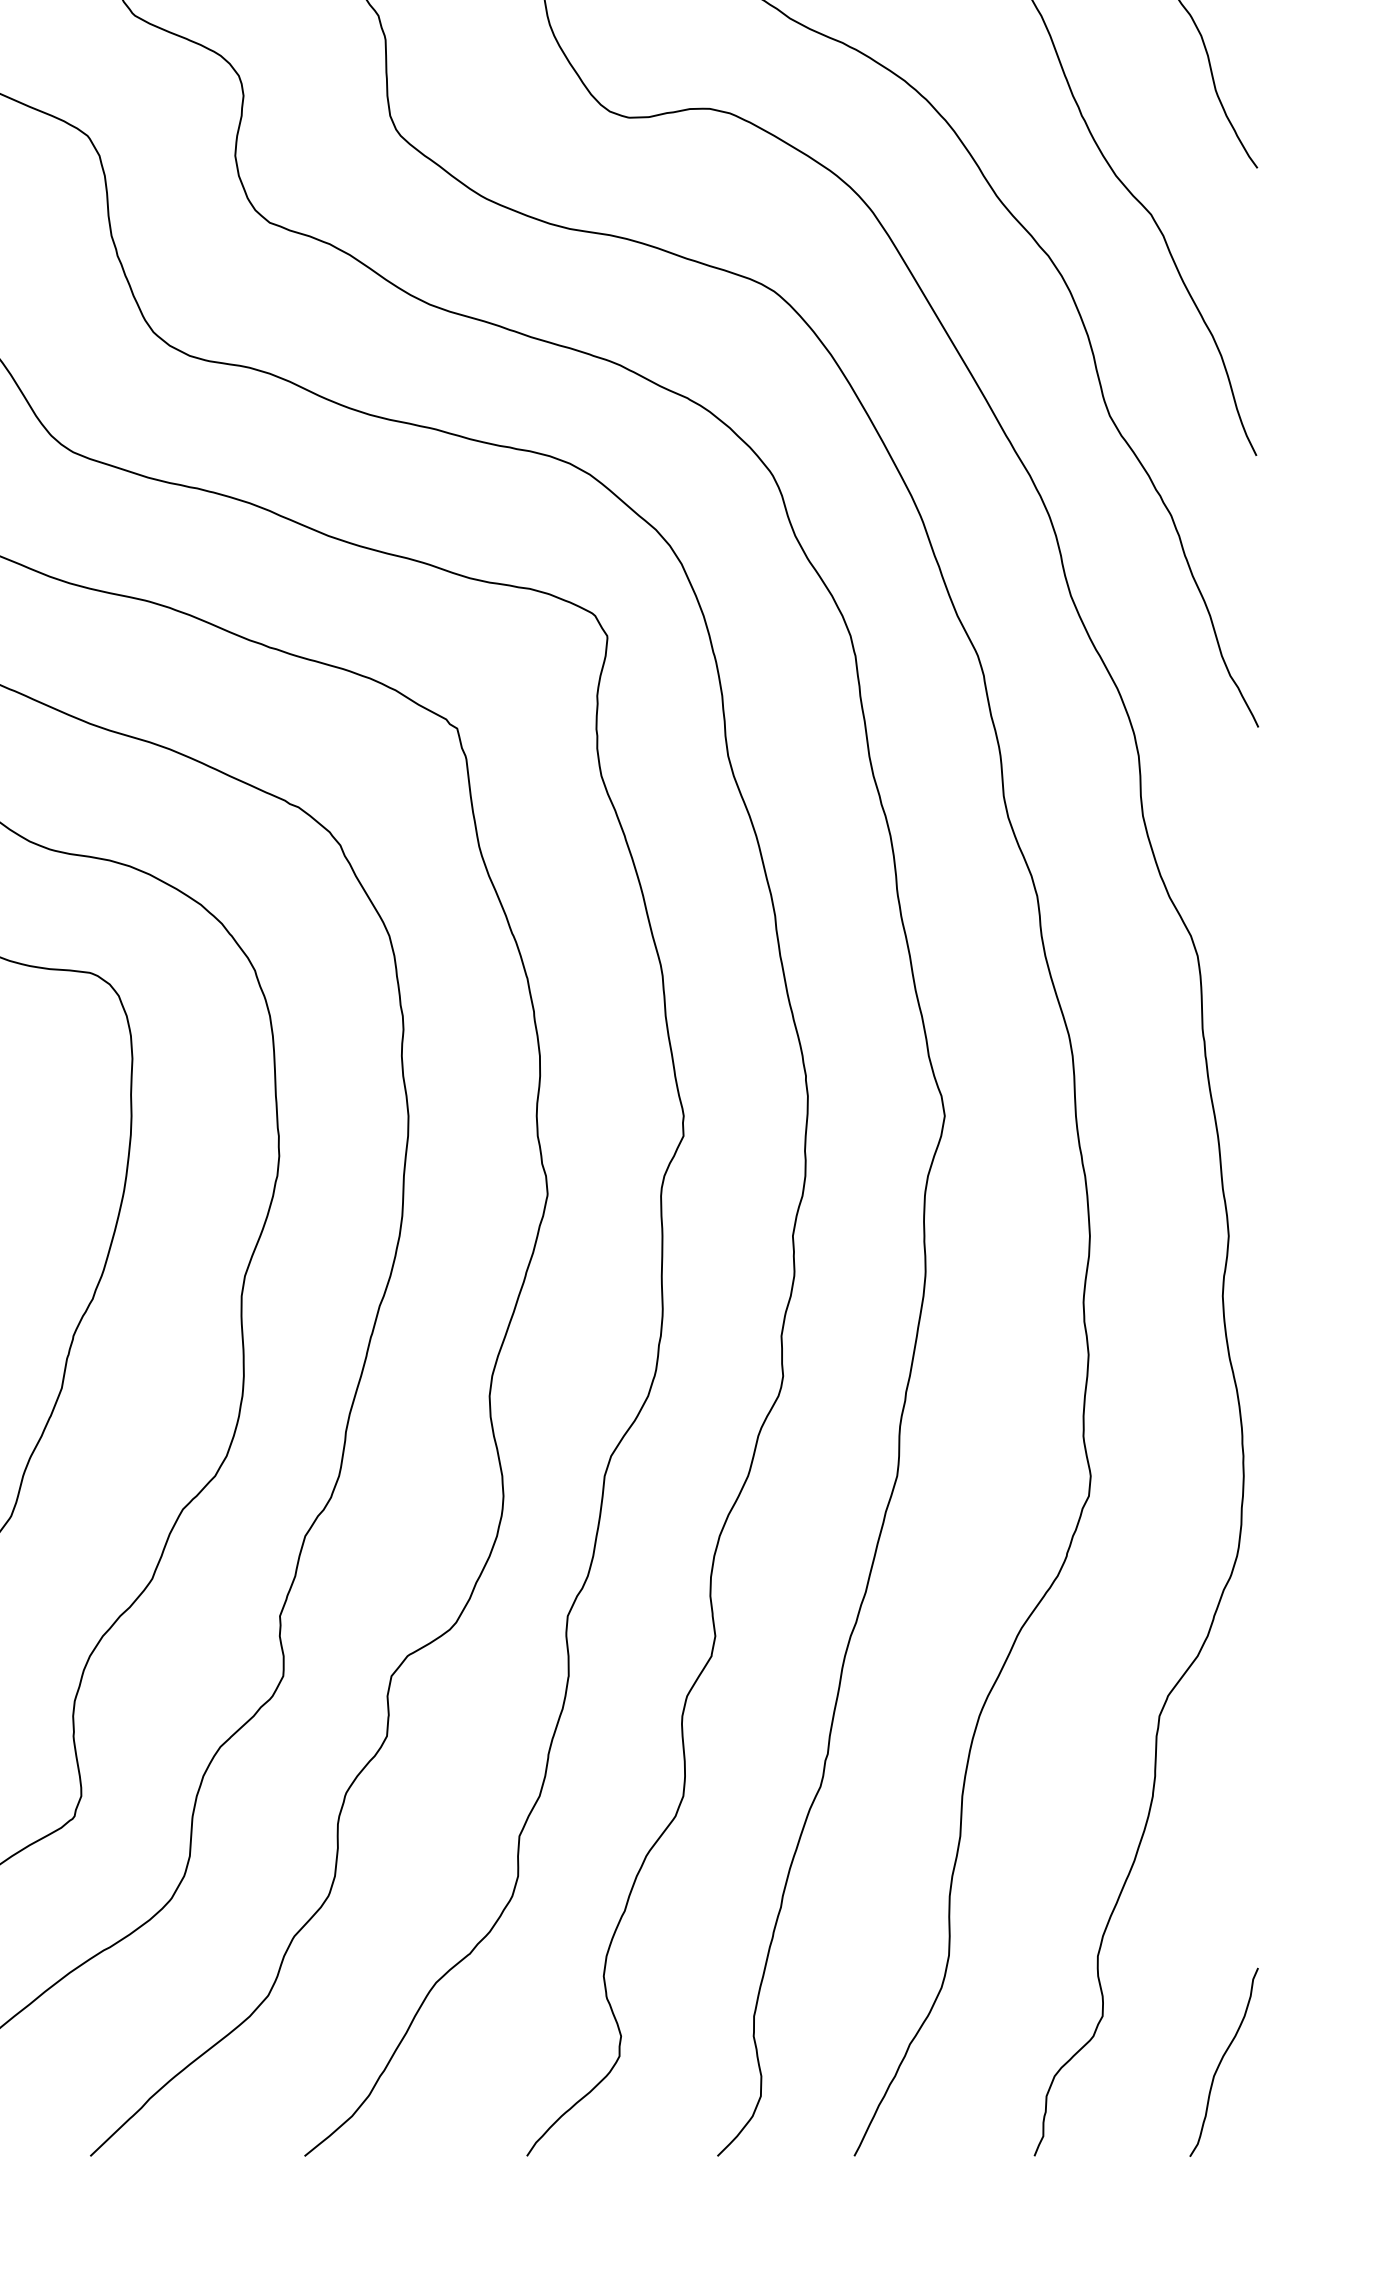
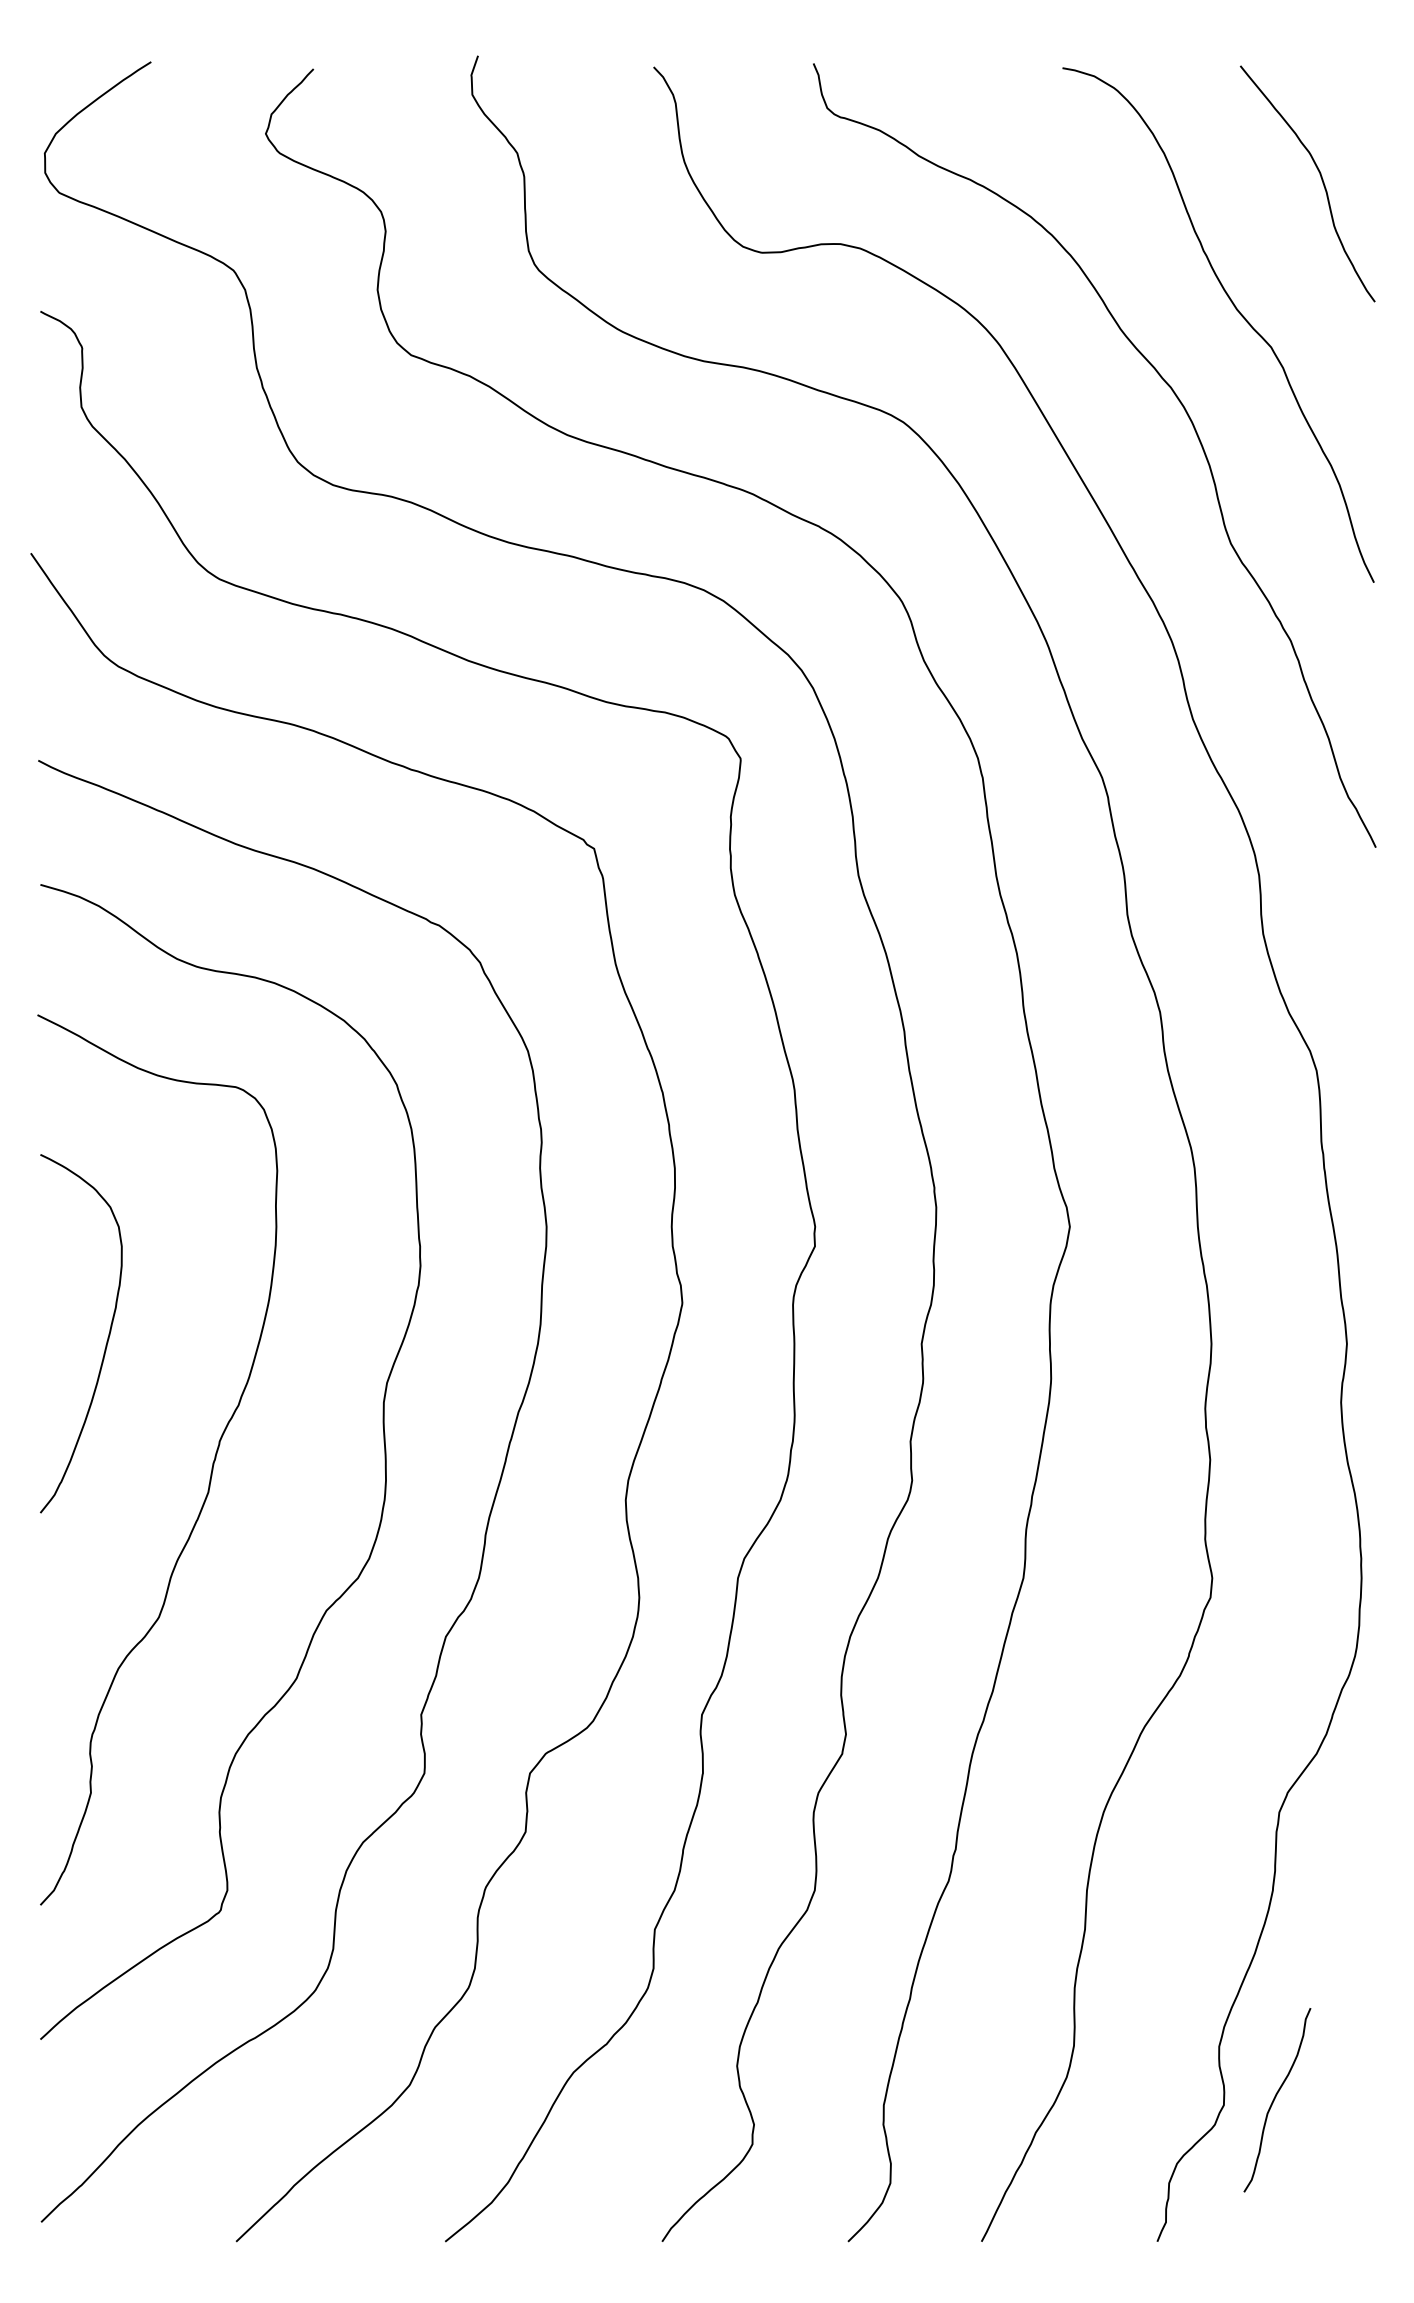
curve: (1222, 2061) -> (1275, 2099), moved

